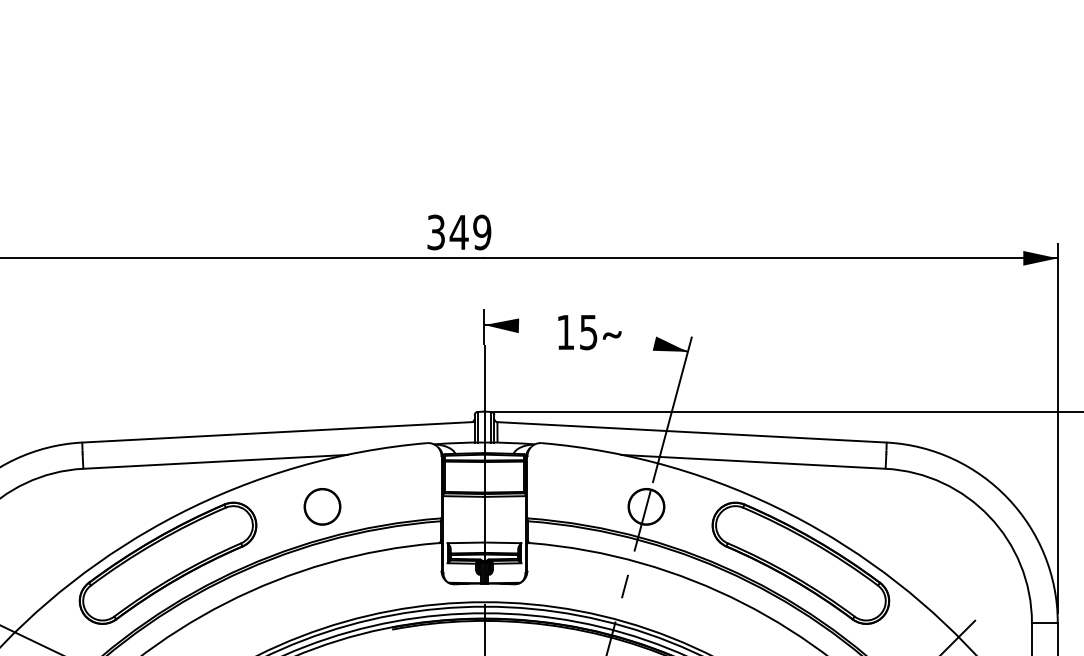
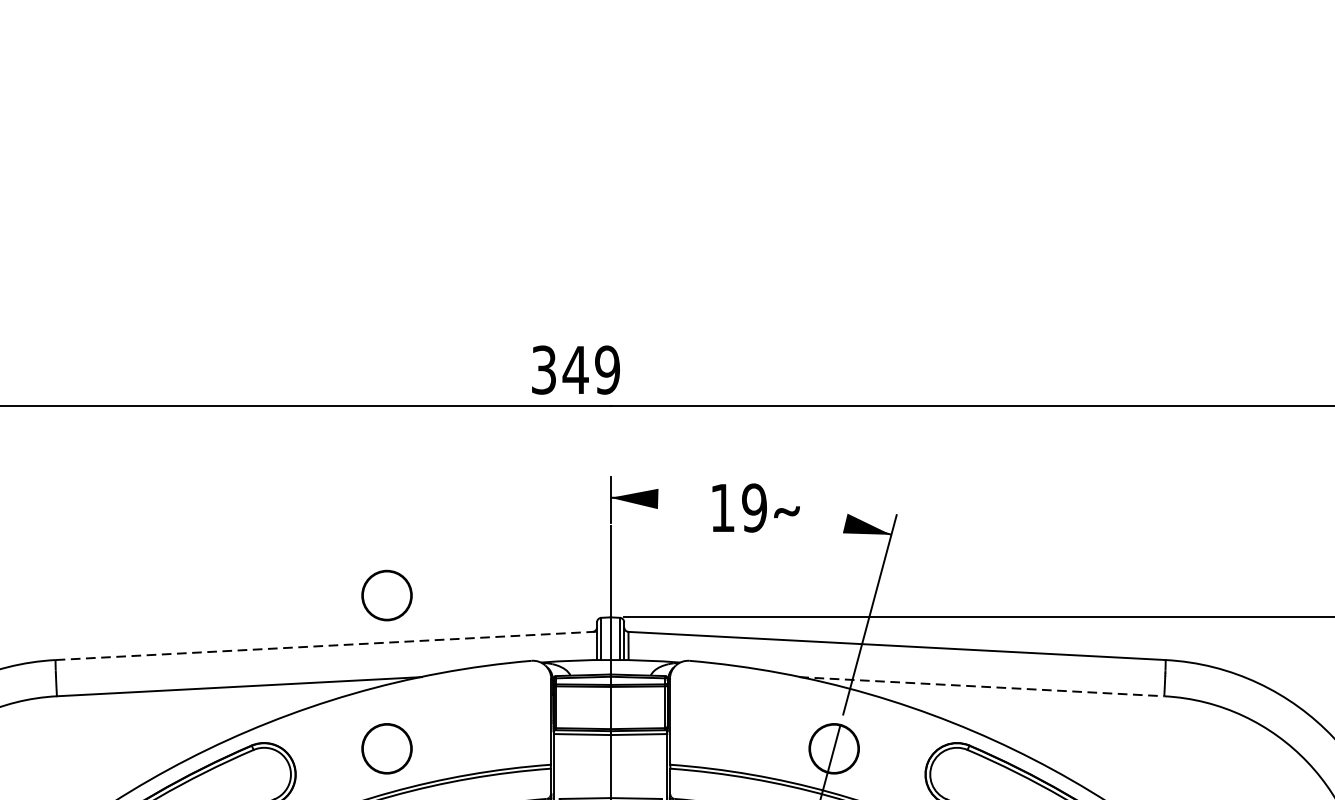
text: (588, 331) -> (754, 506), 15 -> 19
part: (322, 395) -> (387, 595), added
line: (279, 432) -> (327, 646), solid -> dashed
line: (753, 461) -> (981, 686), solid -> dashed

